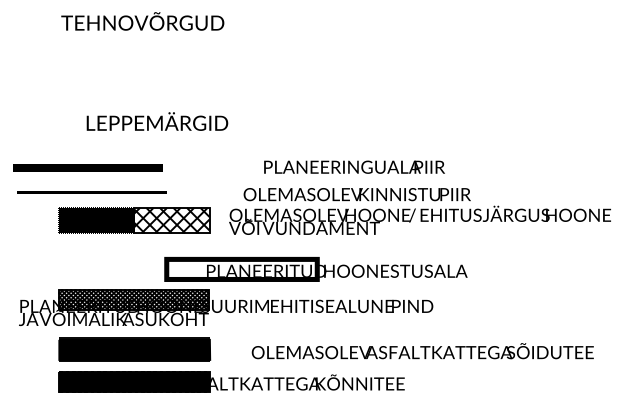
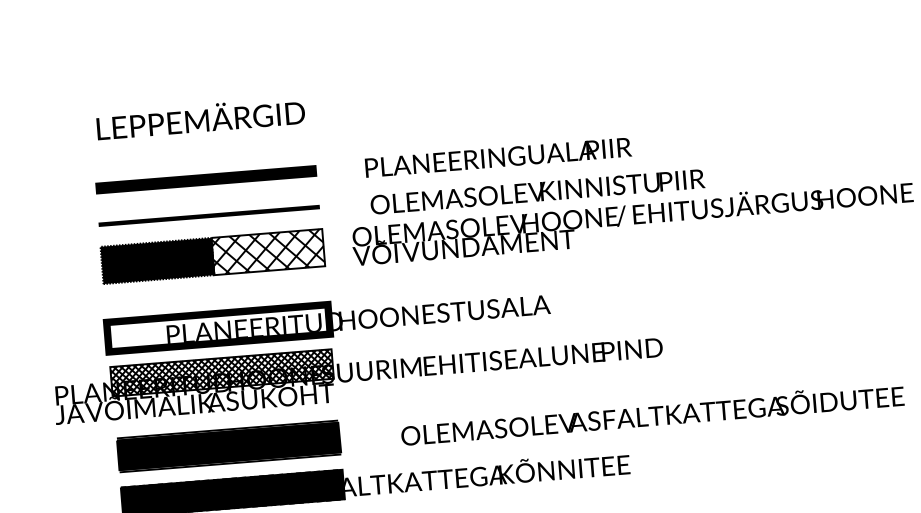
text: (157, 121) -> (200, 118), moved
text: (354, 166) -> (498, 156), moved
line: (87, 167) -> (205, 178), moved
line: (91, 192) -> (208, 215), moved
text: (315, 269) -> (326, 319), moved

